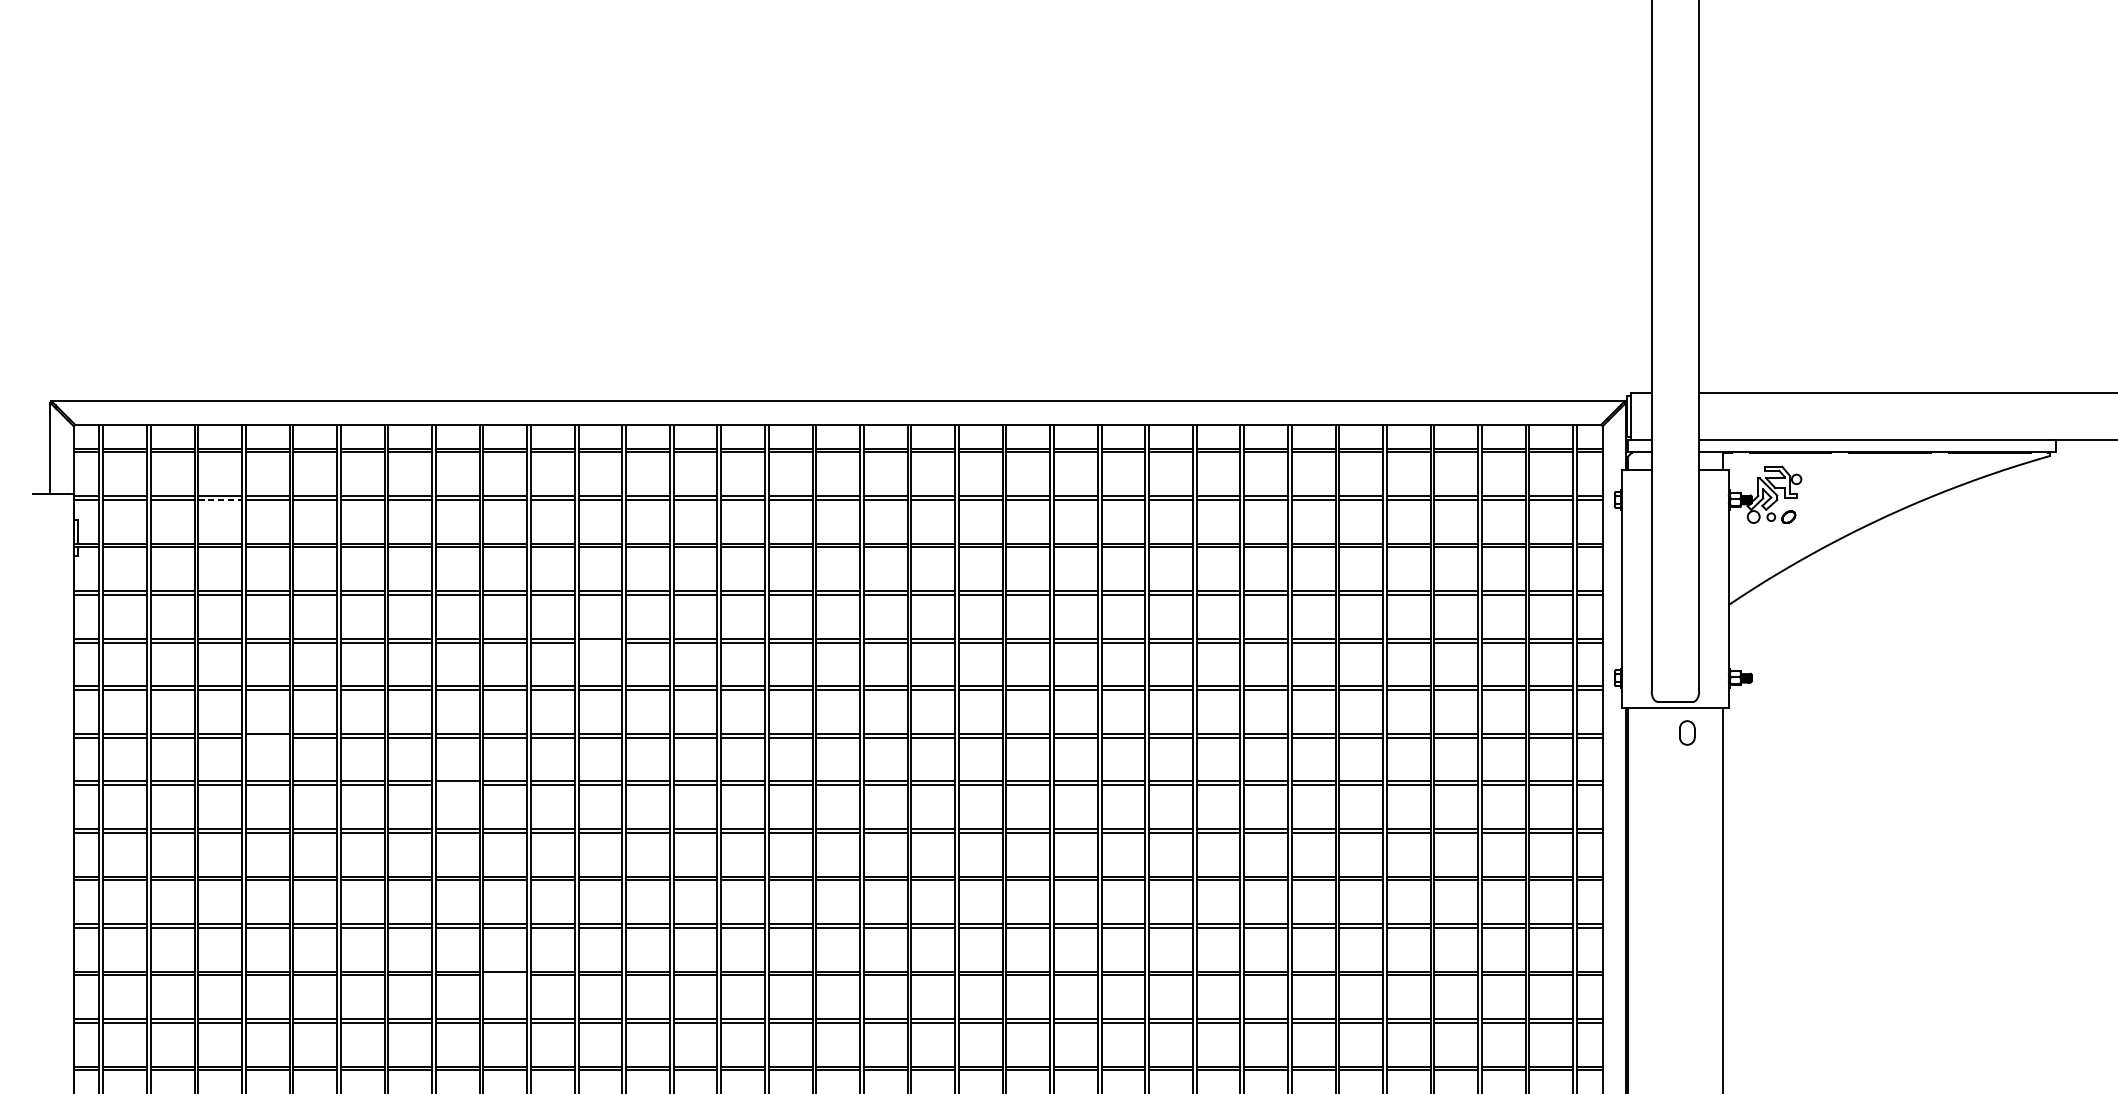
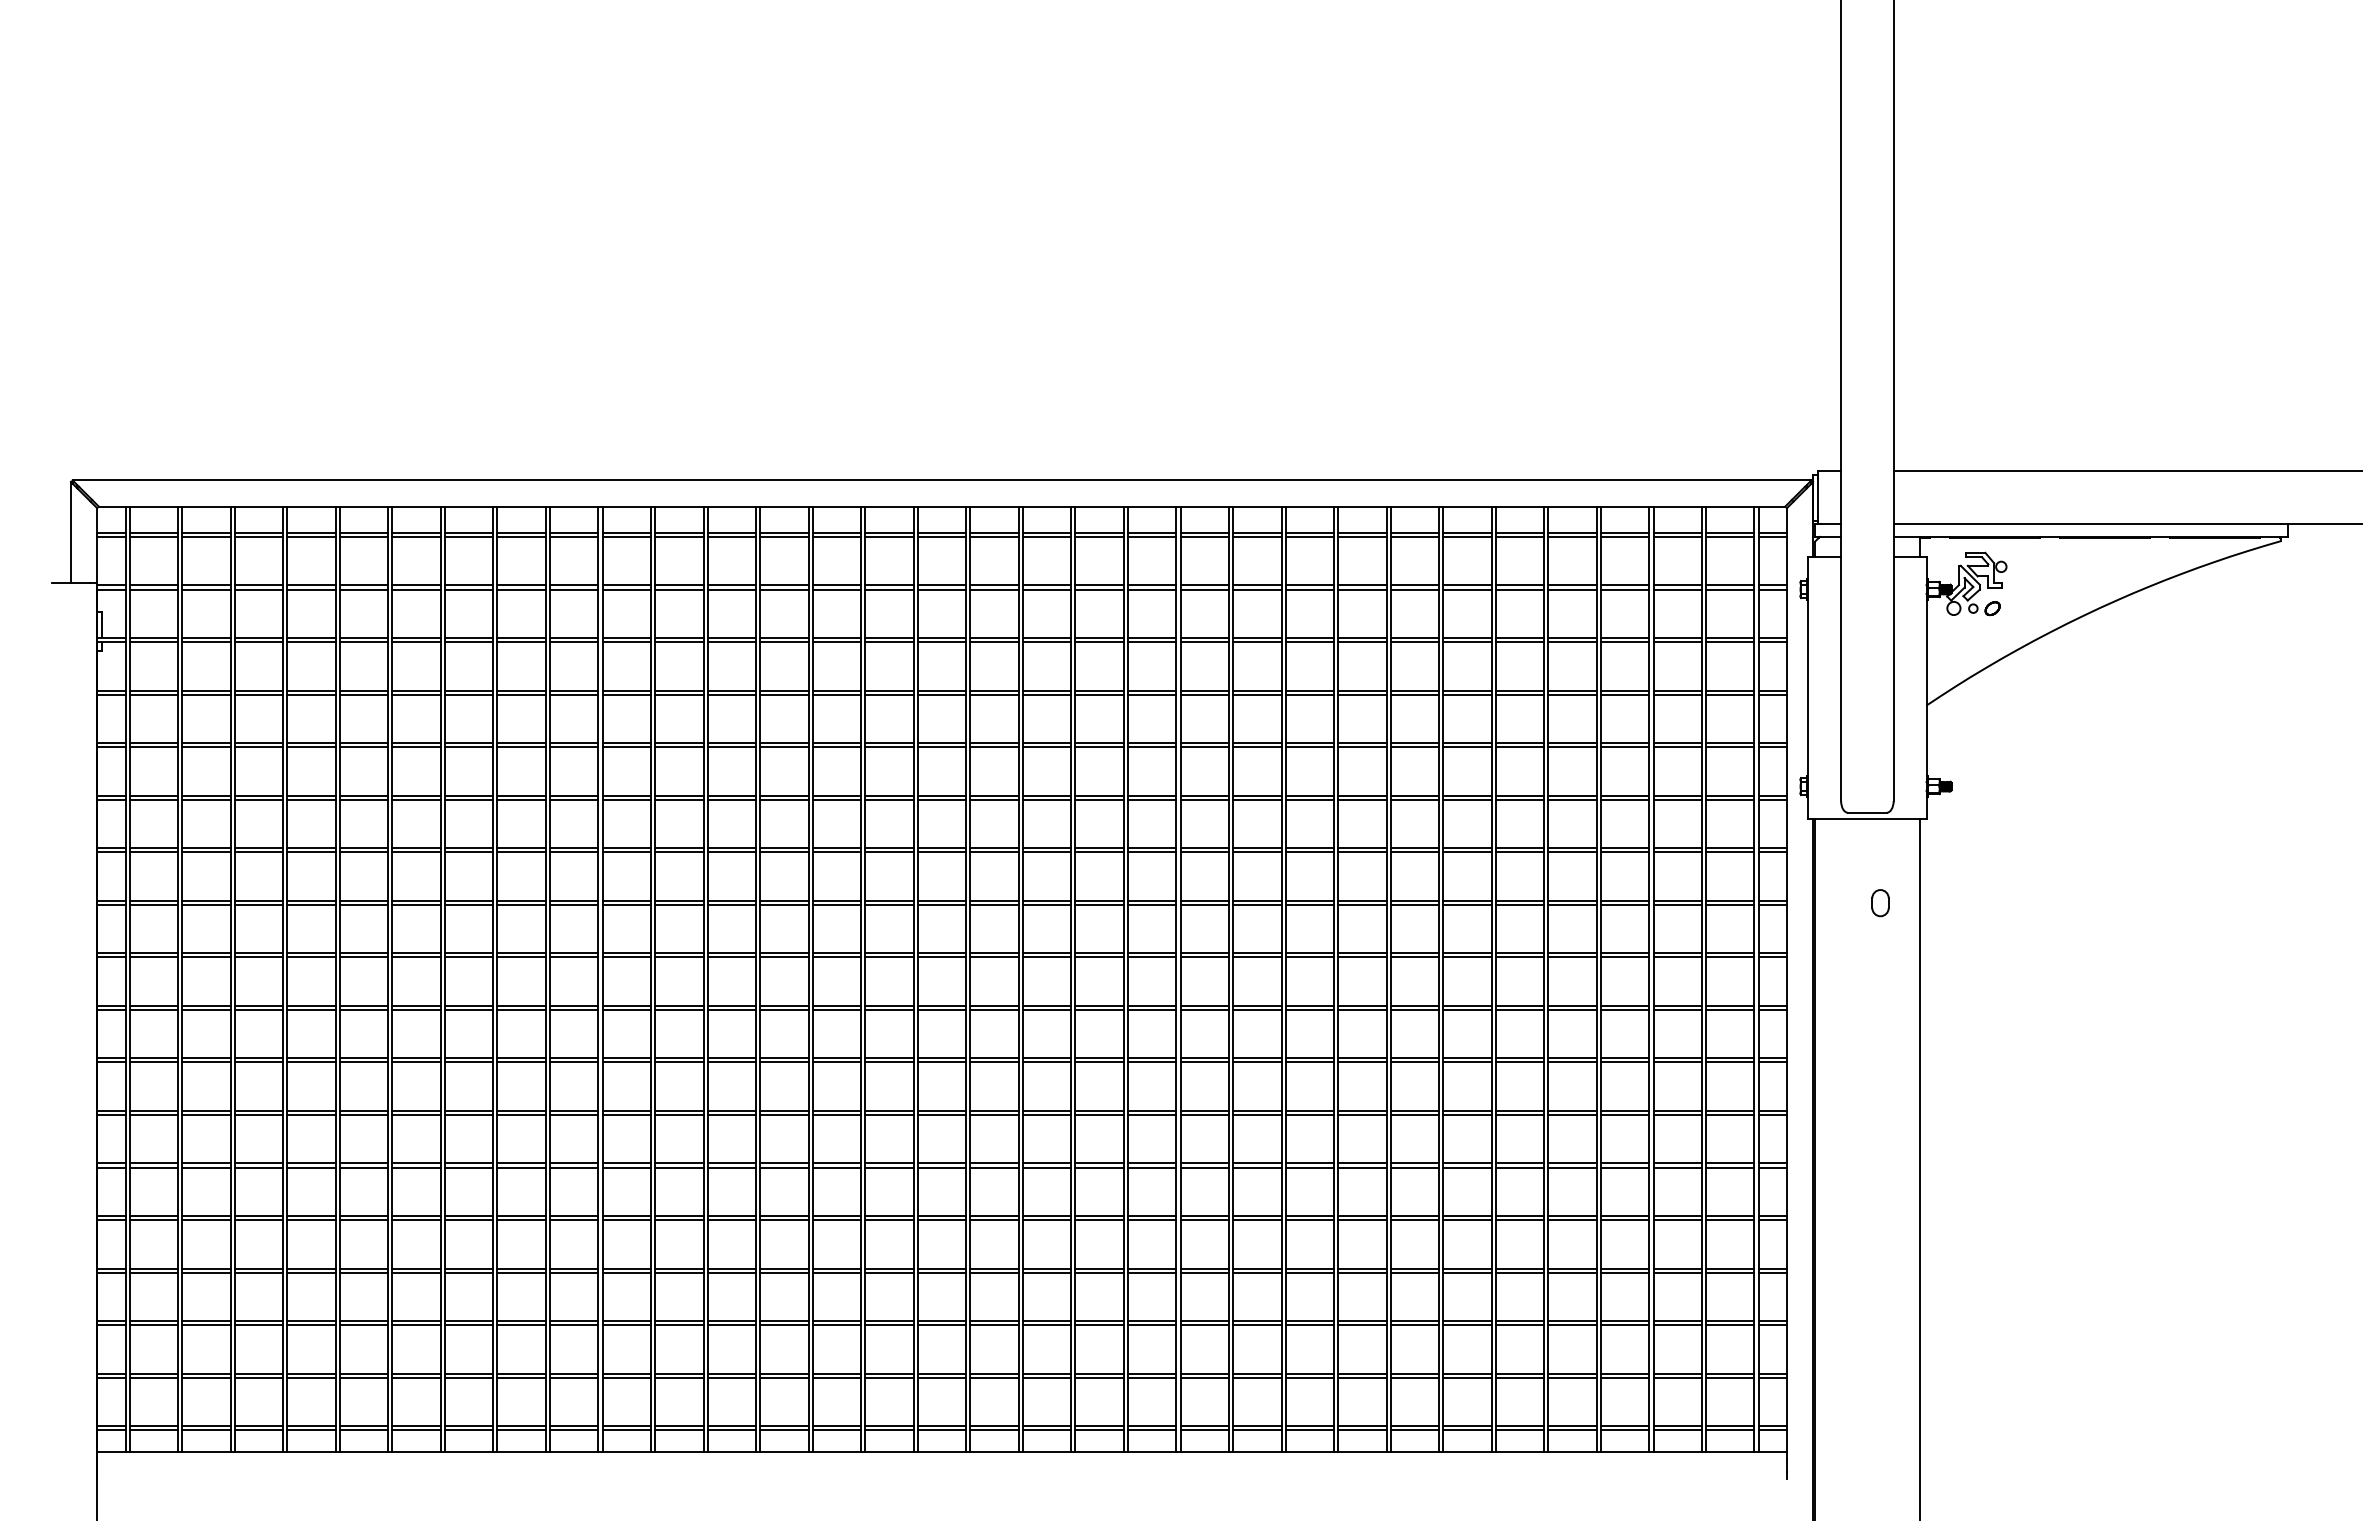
line: (220, 499) -> (259, 589), dashed -> solid
line: (600, 642) -> (679, 747), added
part: (1687, 733) -> (1880, 903), moved
line: (267, 737) -> (311, 852), added
line: (457, 784) -> (521, 904), added
line: (505, 974) -> (574, 1114), added

